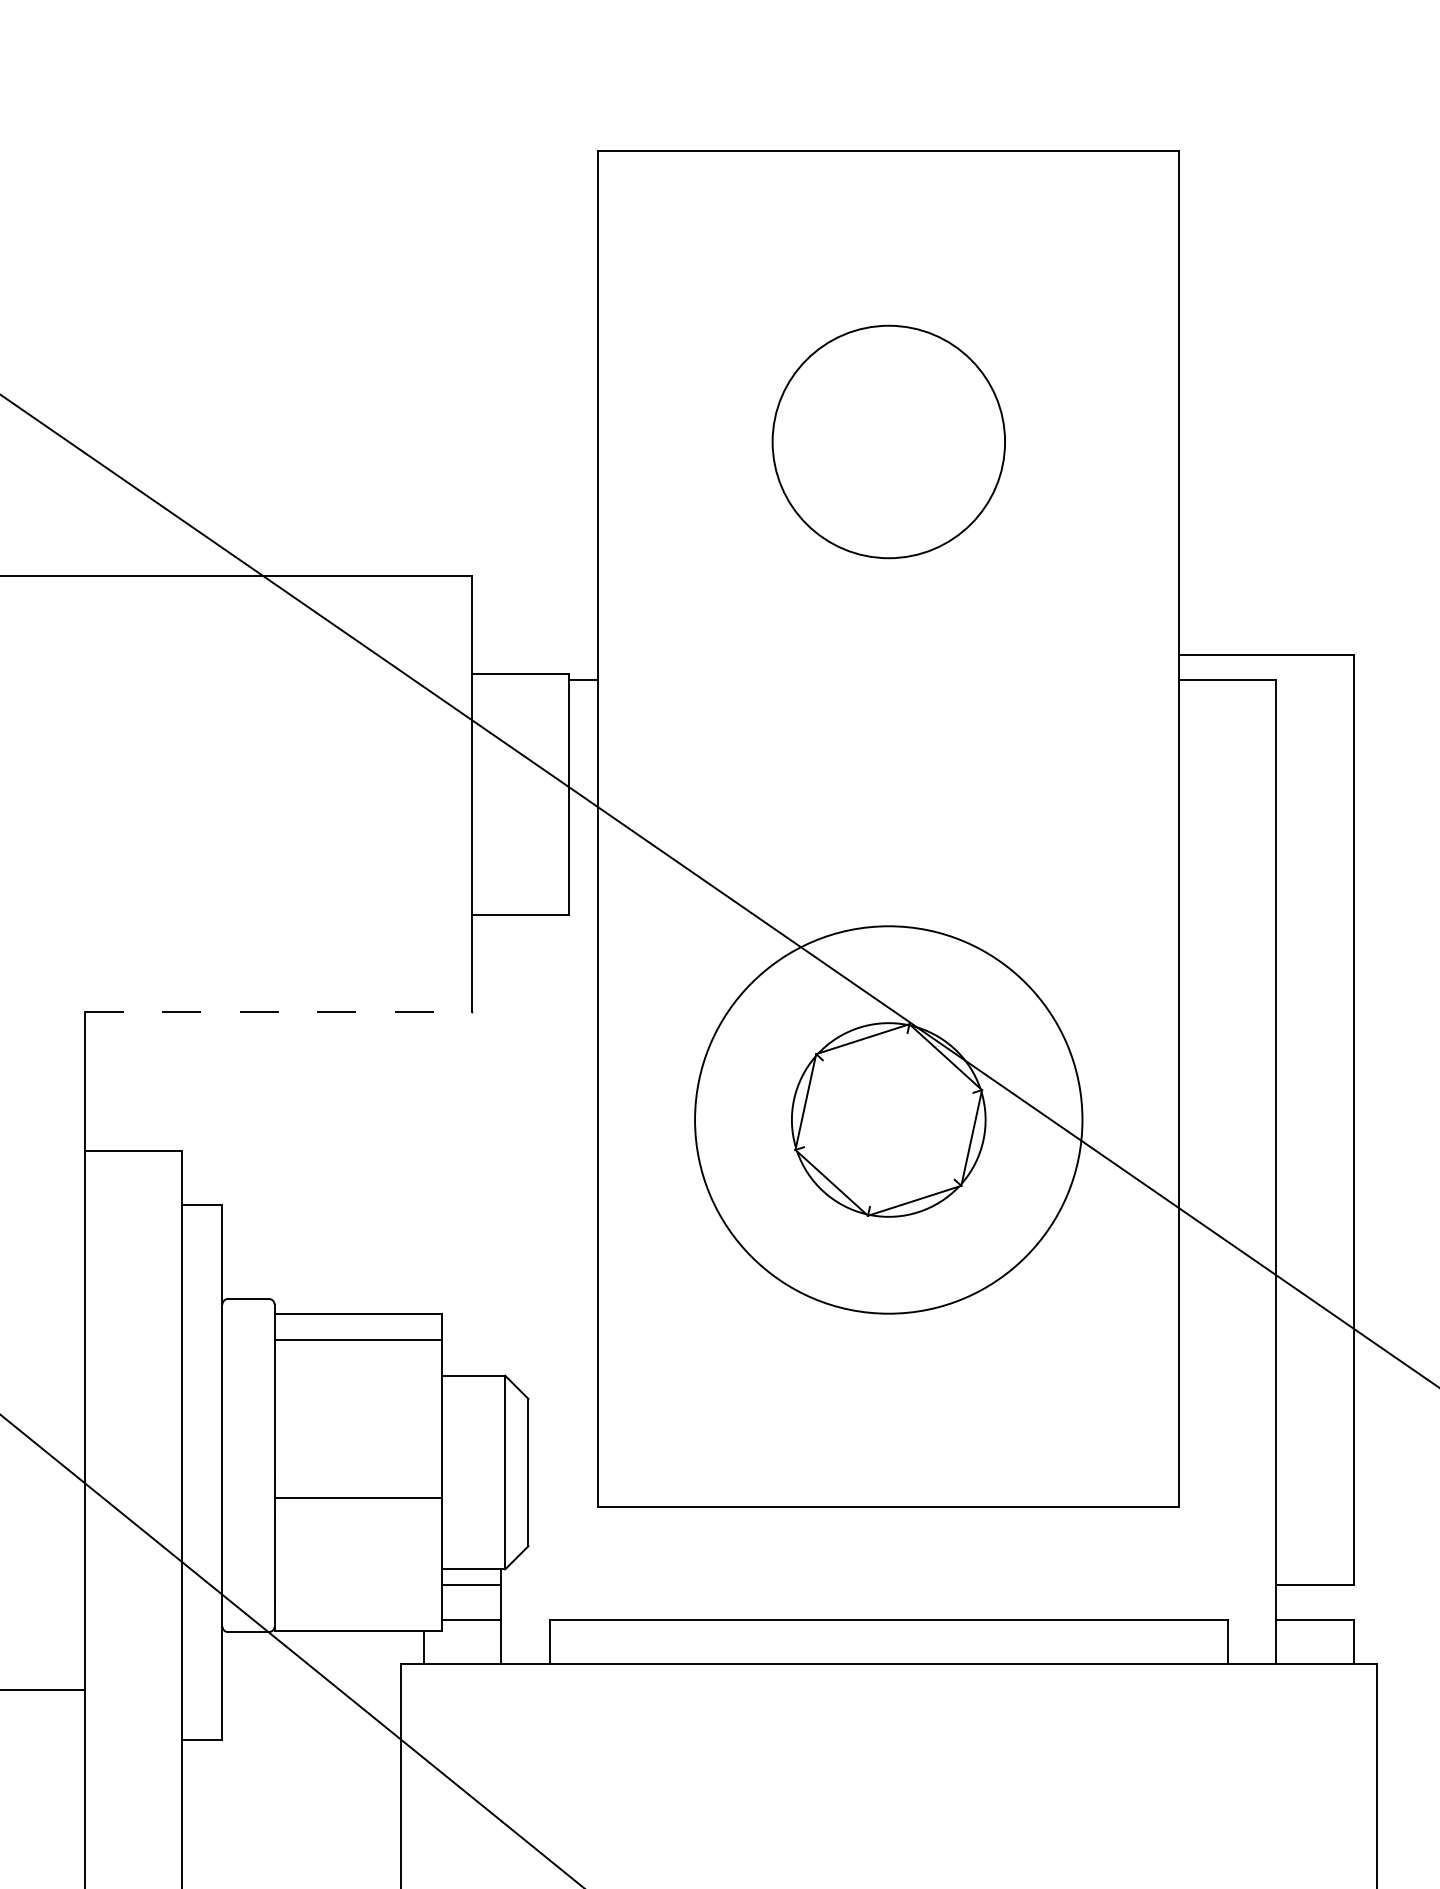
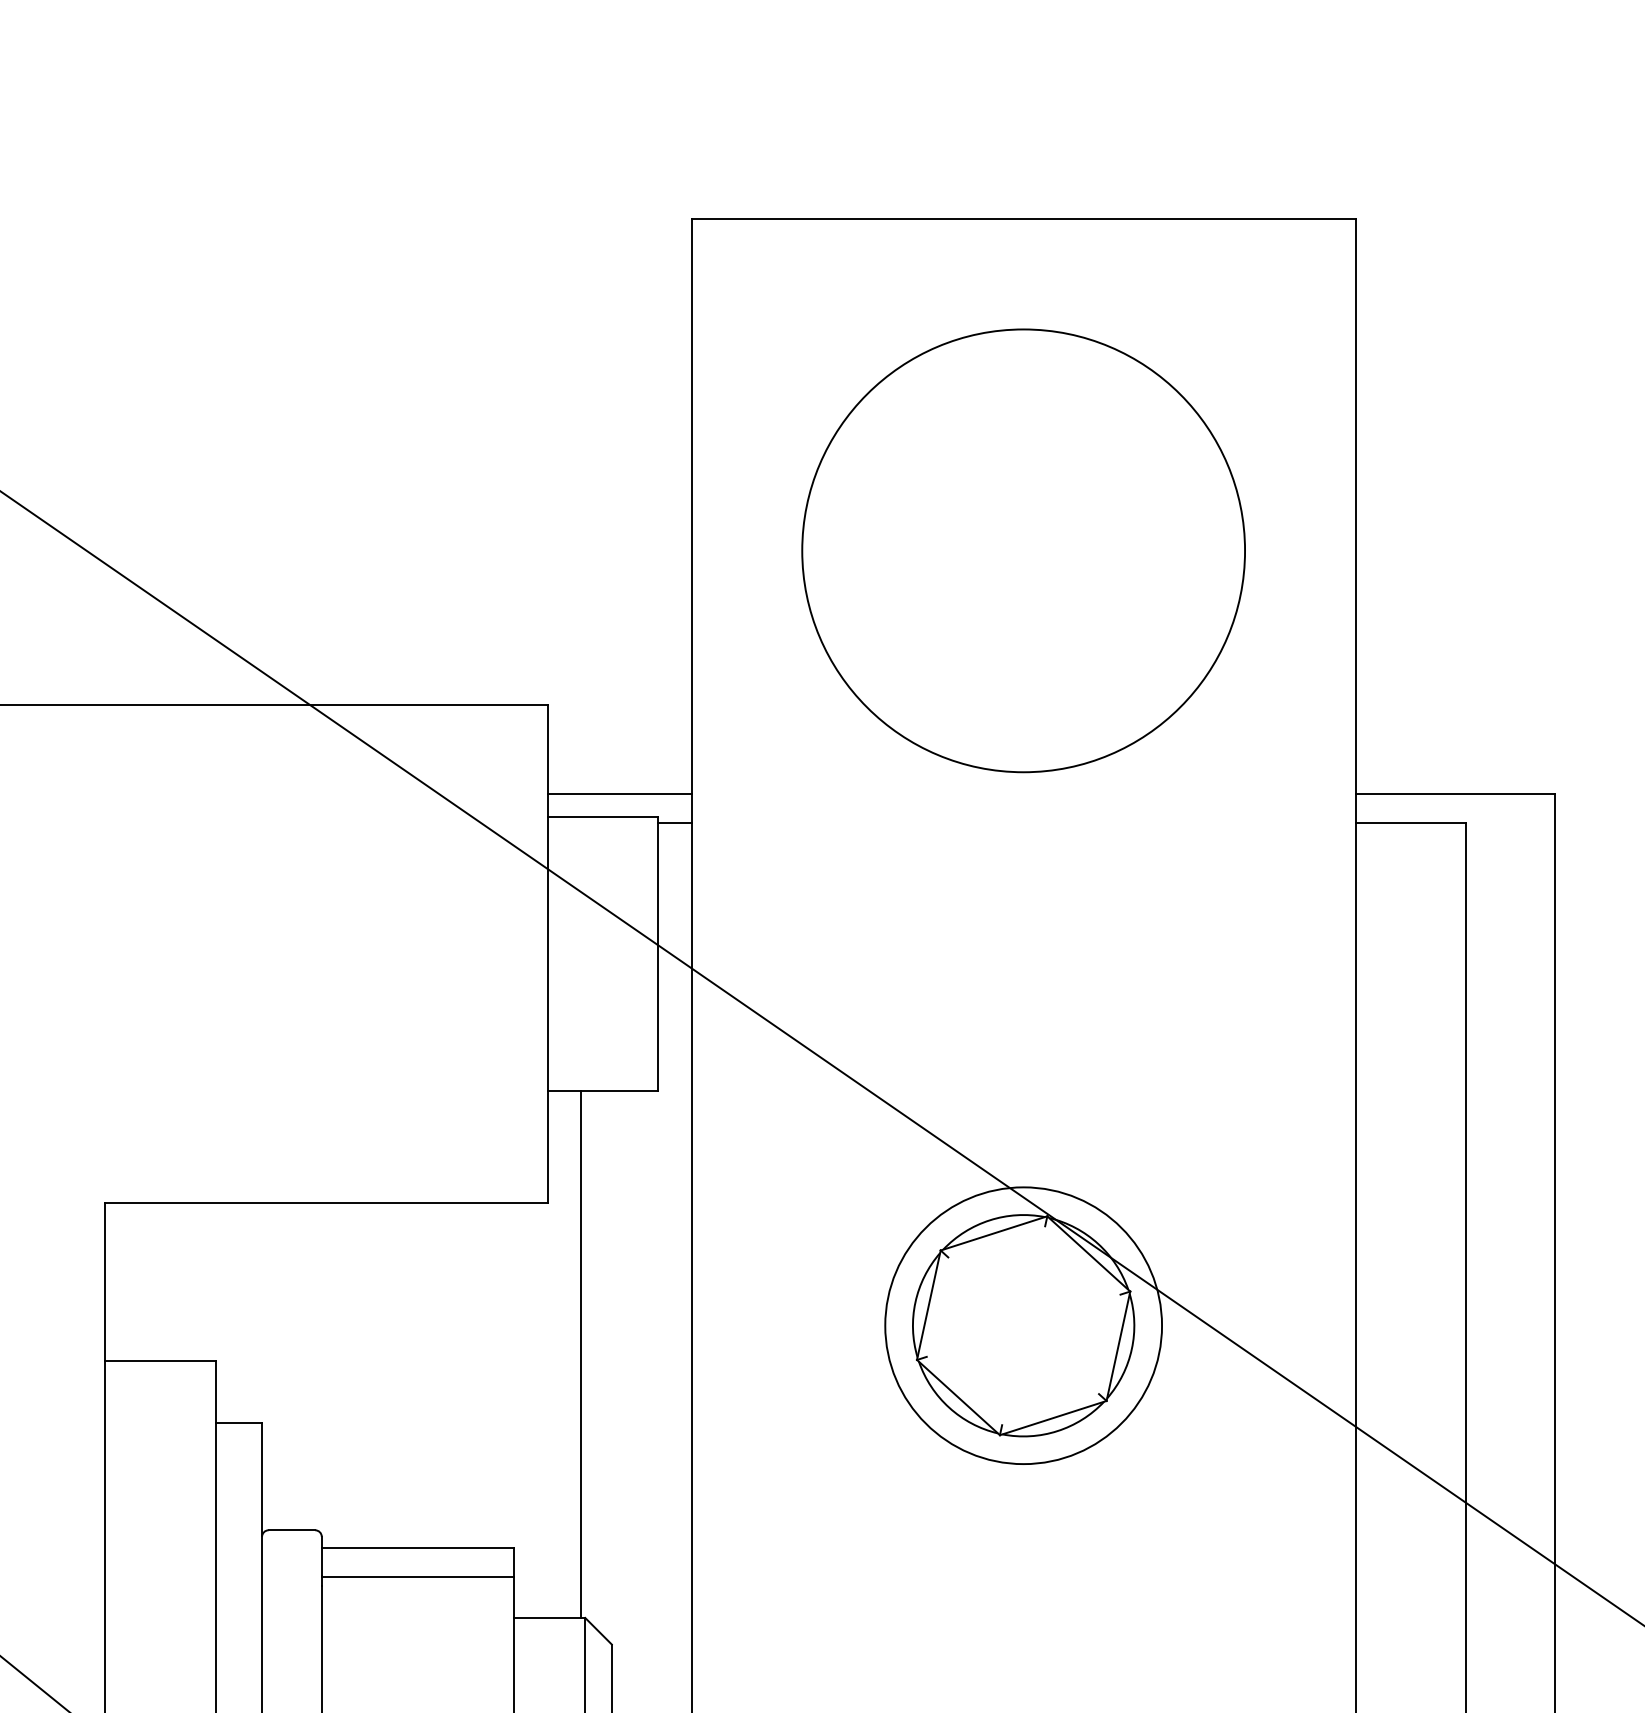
circle: (888, 441) -> (1023, 550), size x1.67
line: (535, 655) -> (619, 794), added
line: (278, 1012) -> (326, 1202), dashed -> solid
circle: (888, 1119) -> (1023, 1325), size x0.62
line: (501, 1144) -> (581, 1353), added

